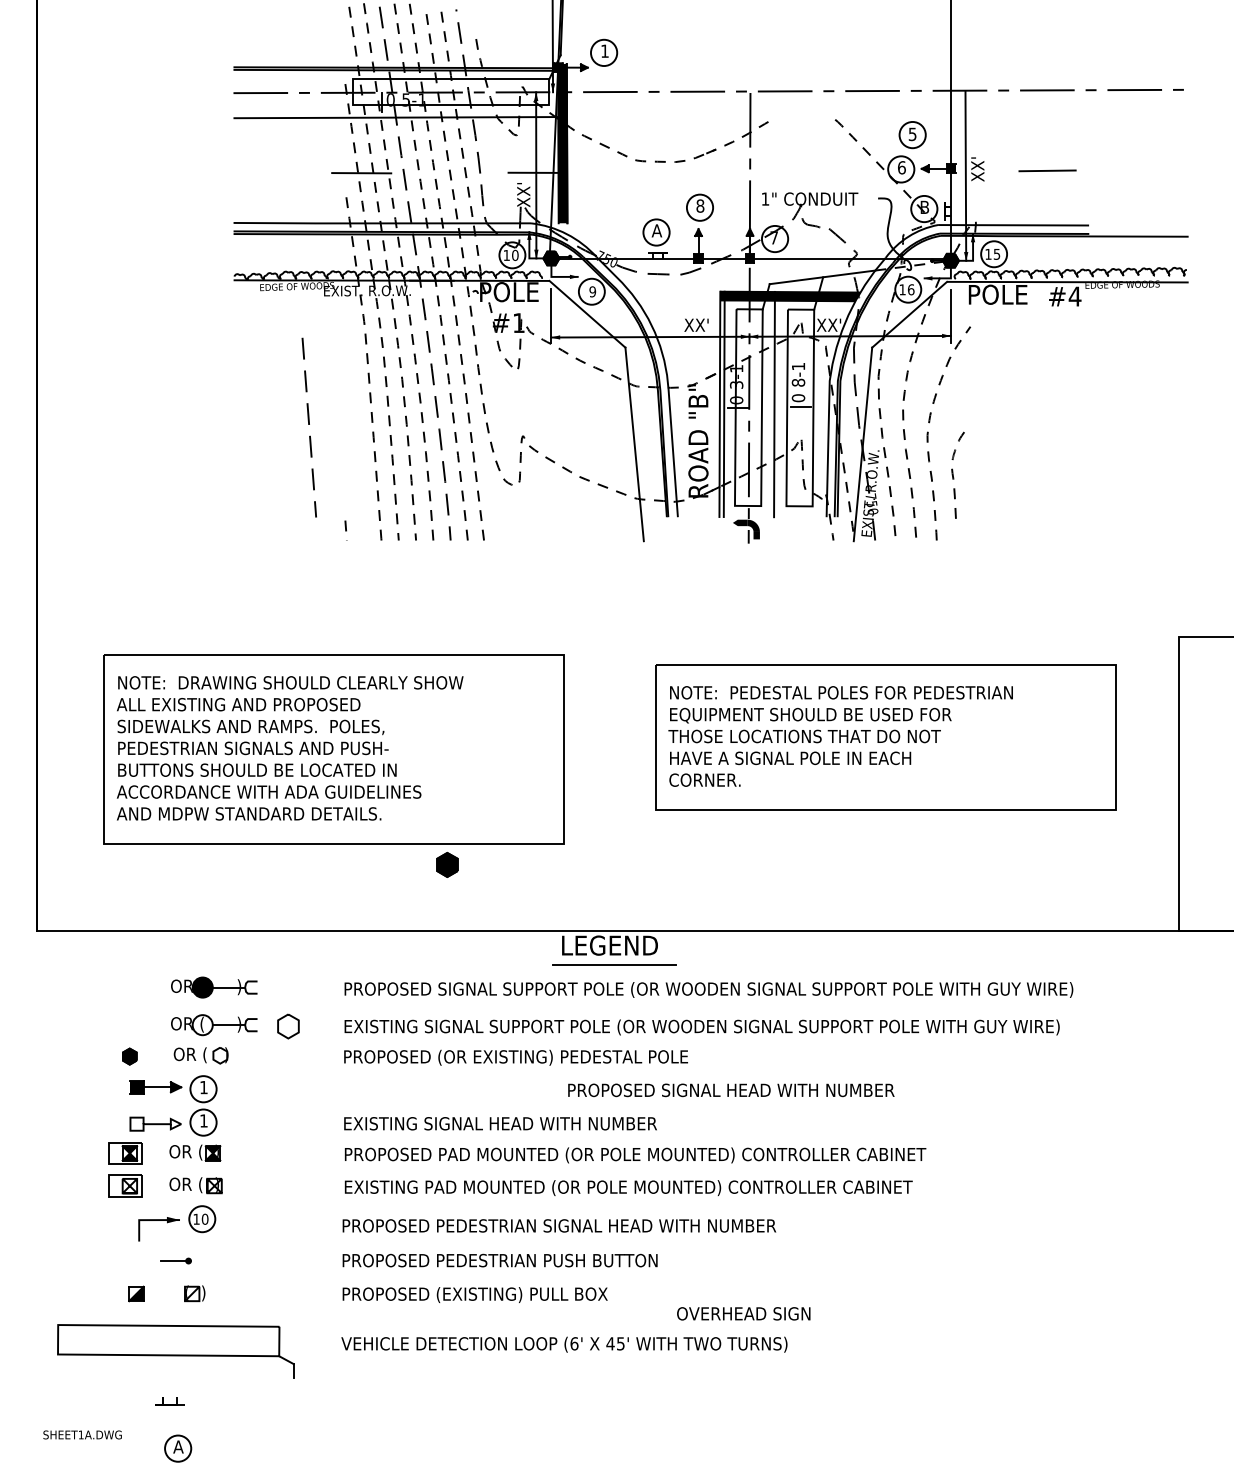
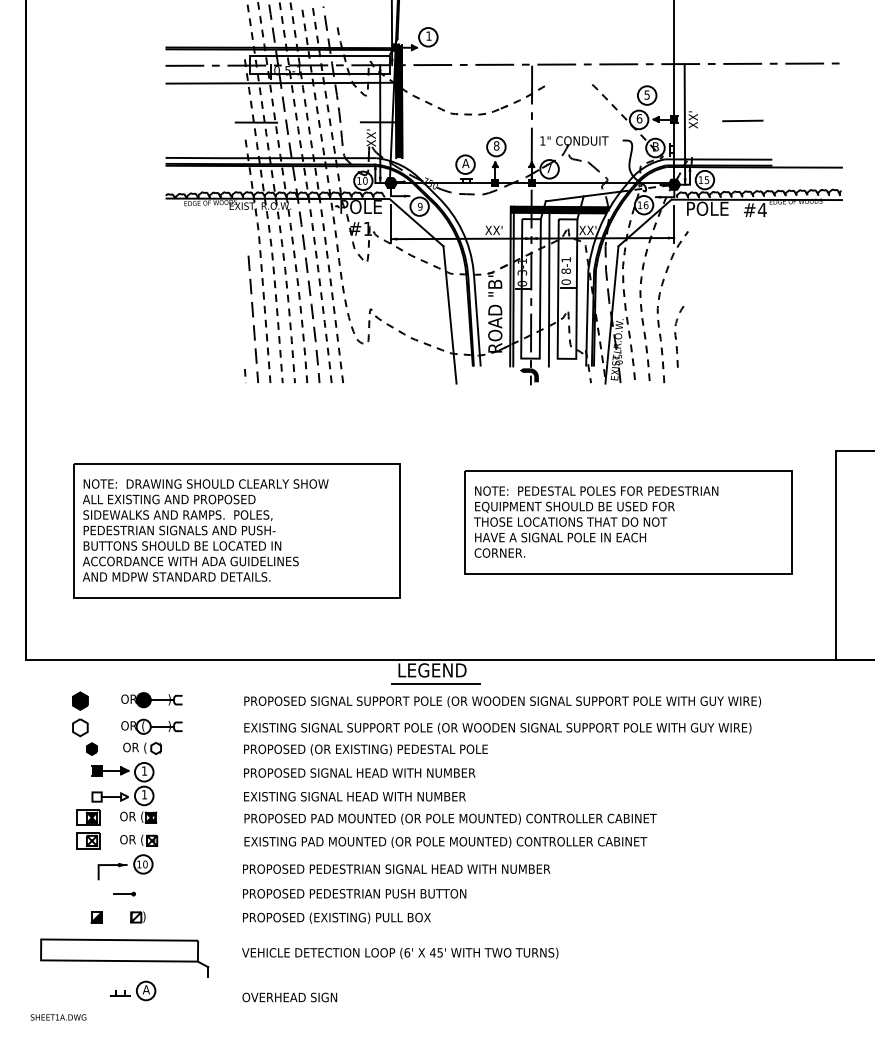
line: (308, 424) -> (252, 317), moved
part: (447, 864) -> (80, 700), moved
part: (288, 1026) -> (80, 727), moved
text: (731, 1090) -> (359, 773), moved
text: (743, 1313) -> (289, 997), moved
part: (178, 1448) -> (146, 990), moved

